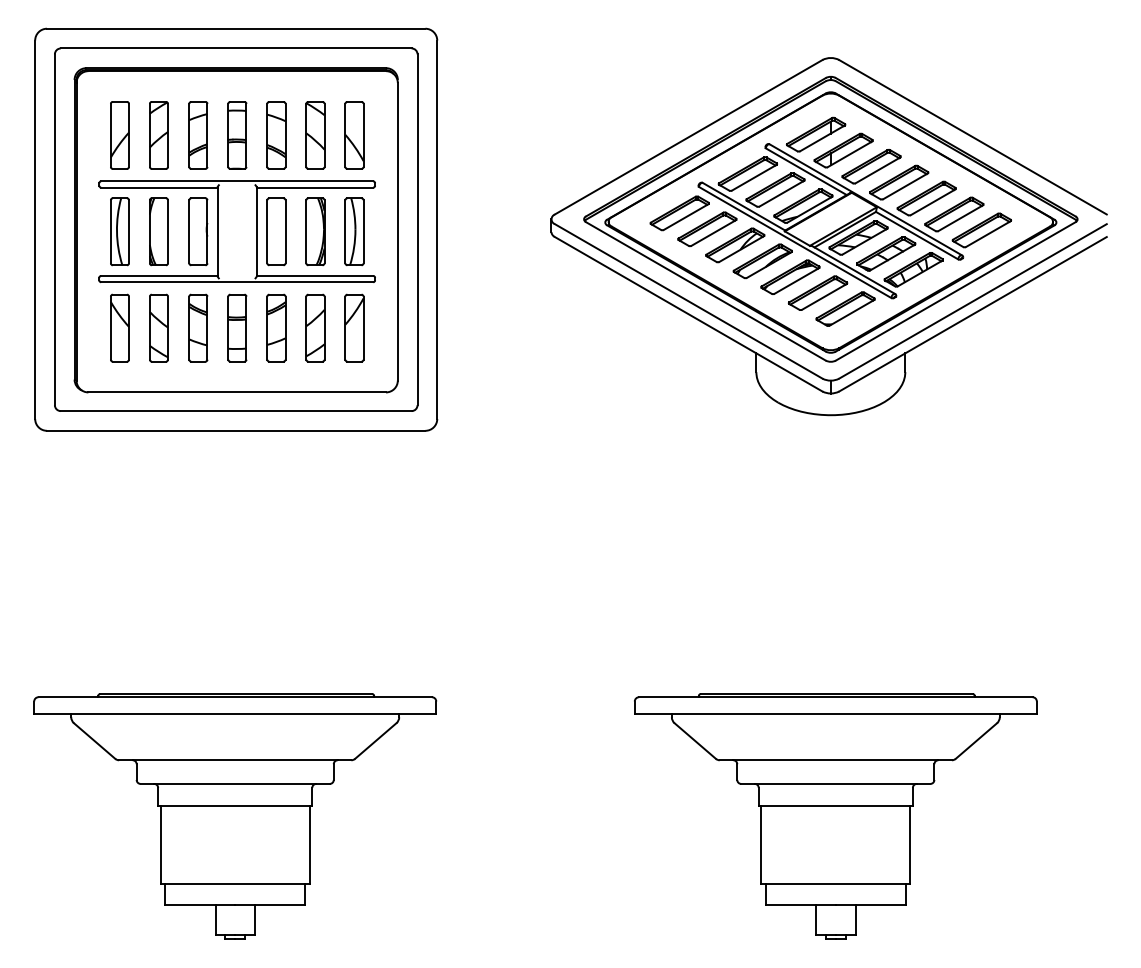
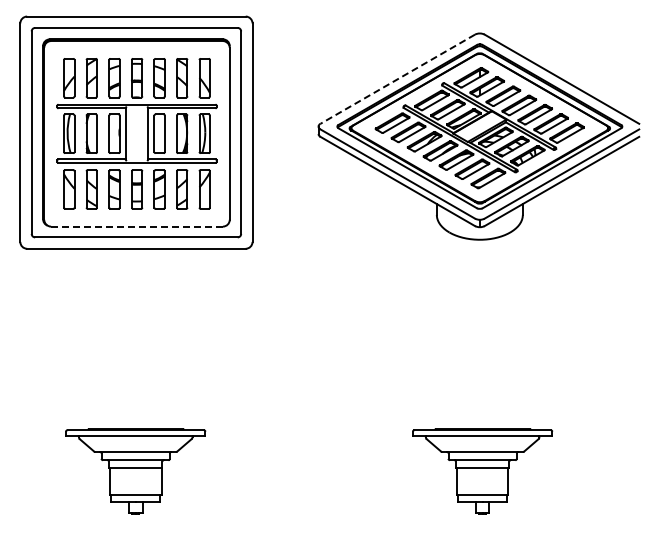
line: (688, 137) -> (397, 79), solid -> dashed
line: (238, 392) -> (137, 226), solid -> dashed
part: (234, 816) -> (135, 471), size x0.6
part: (835, 816) -> (482, 471), size x0.6

